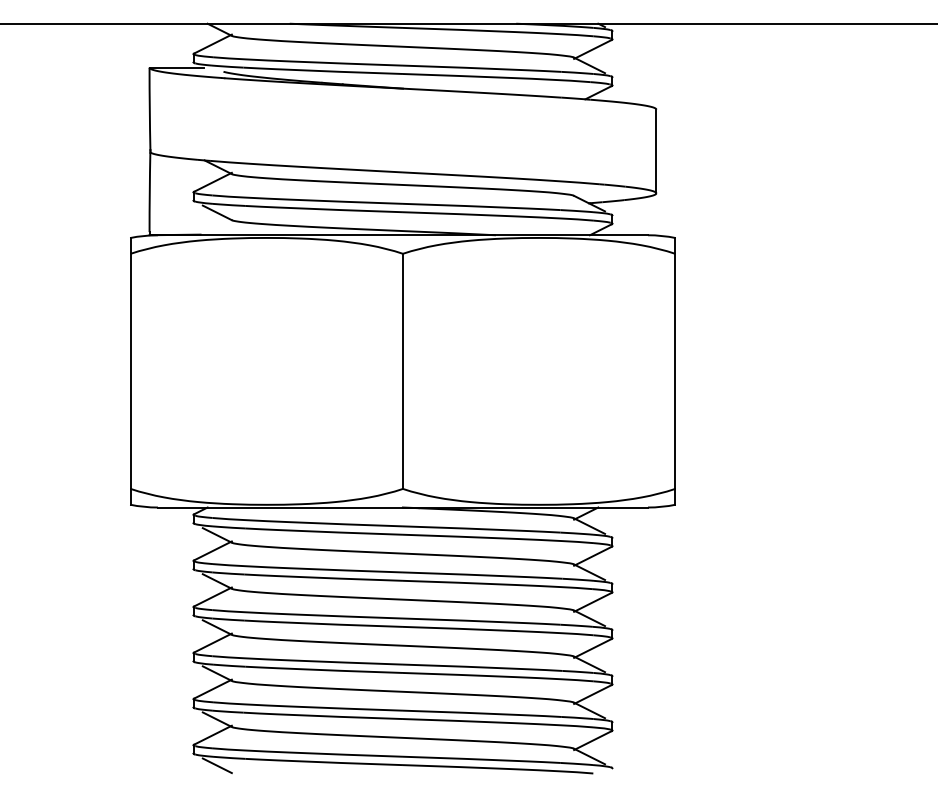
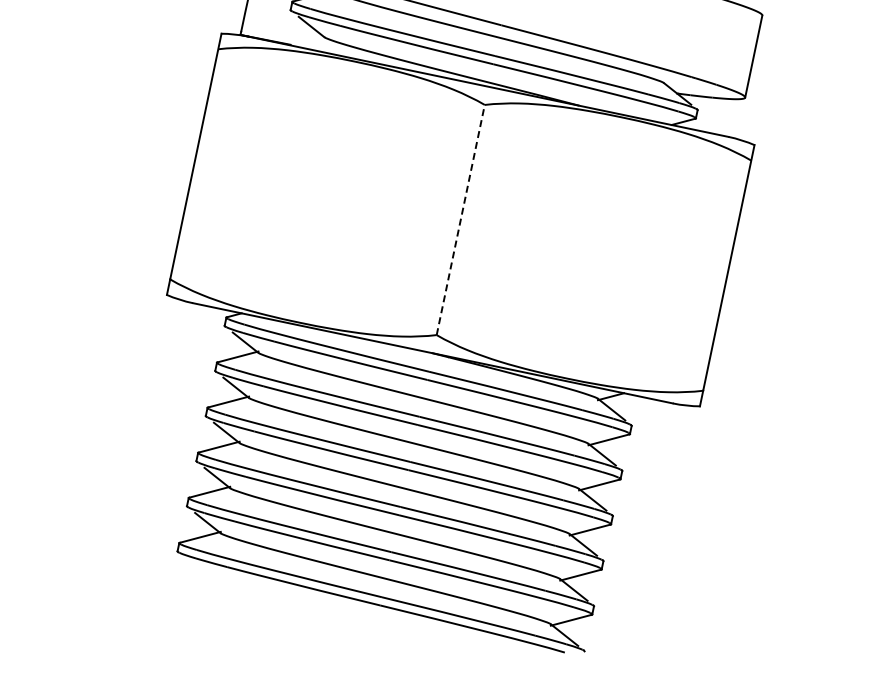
line: (402, 371) -> (460, 220), solid -> dashed
line: (216, 765) -> (197, 567), removed

